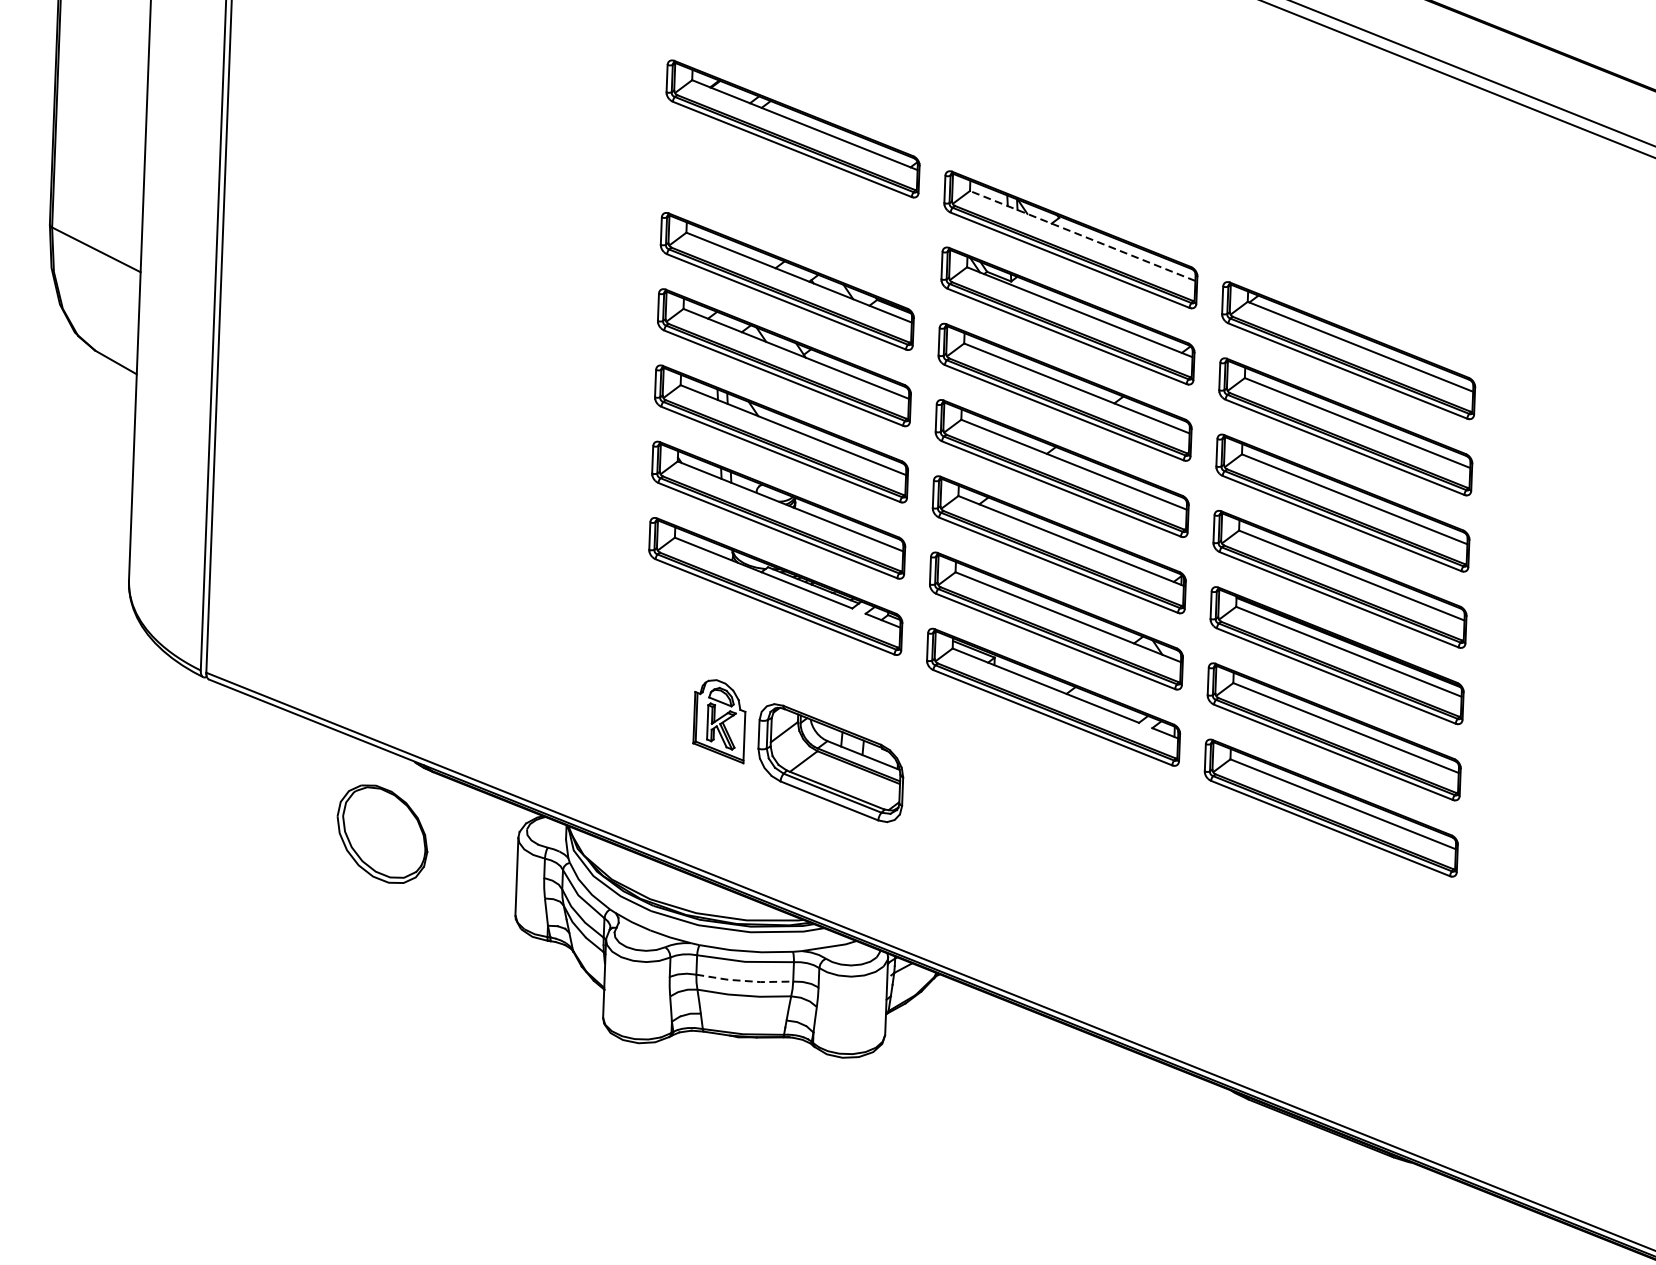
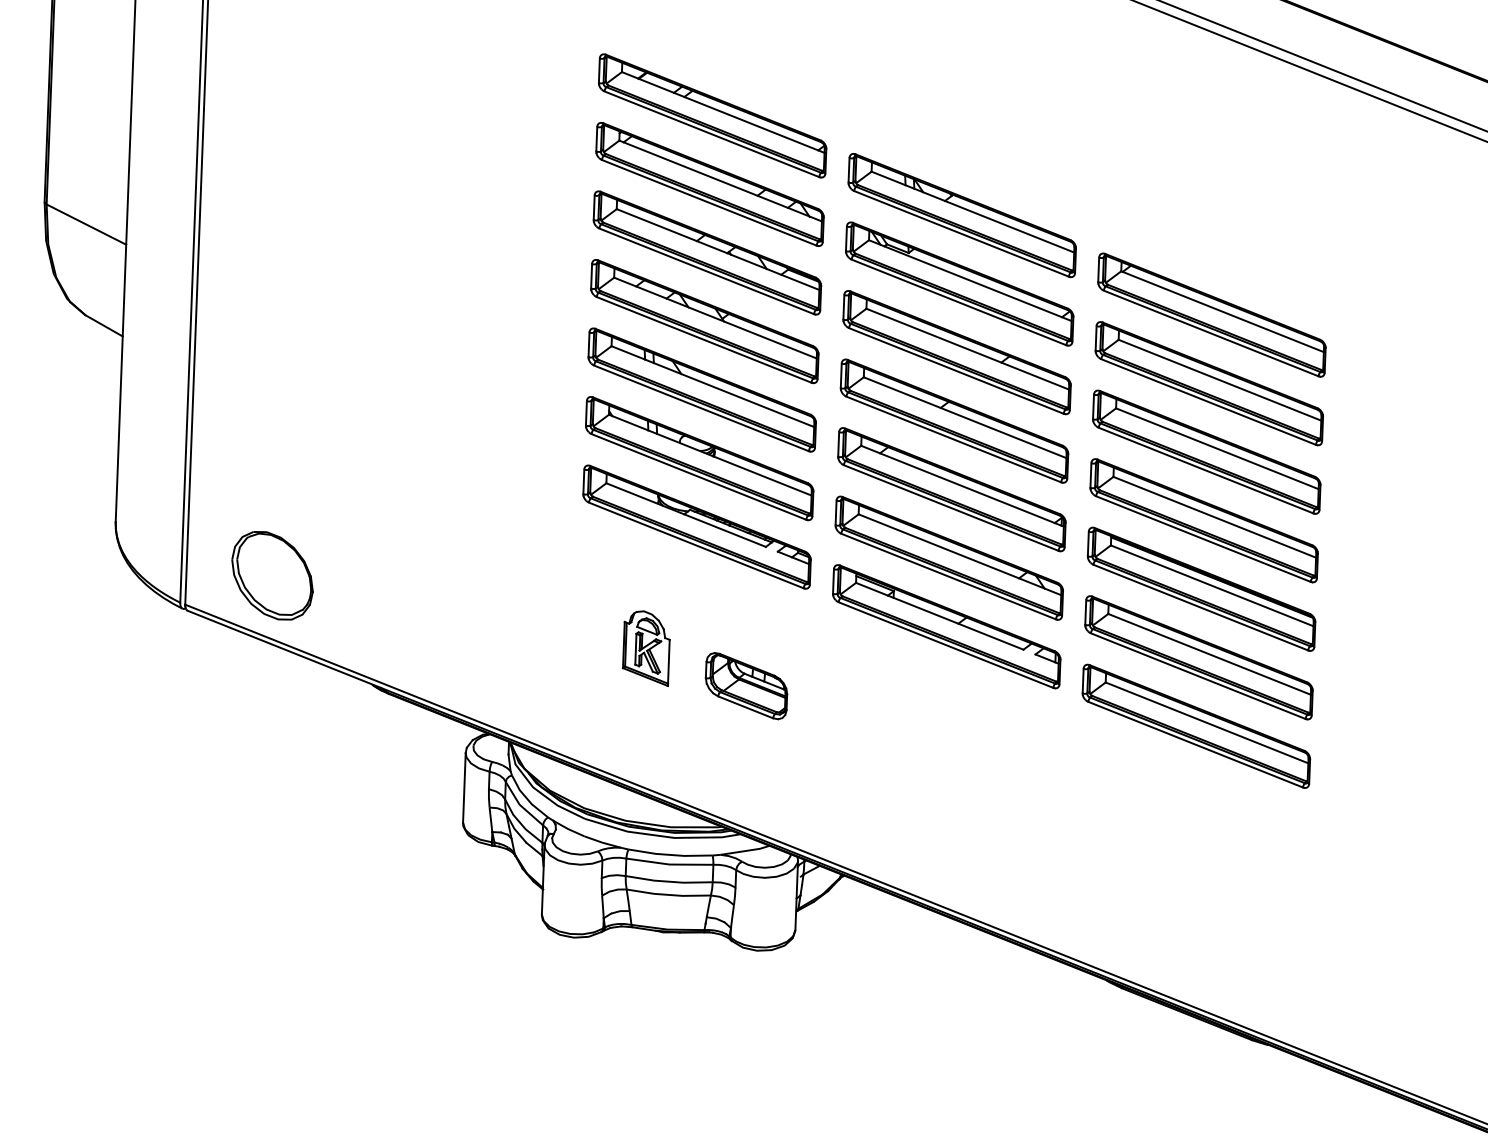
part: (789, 205) -> (709, 184), added
line: (1082, 235) -> (972, 211), dashed -> solid
part: (830, 763) -> (746, 686), size x0.62
part: (382, 833) -> (272, 575), moved
line: (745, 980) -> (669, 881), dashed -> solid

